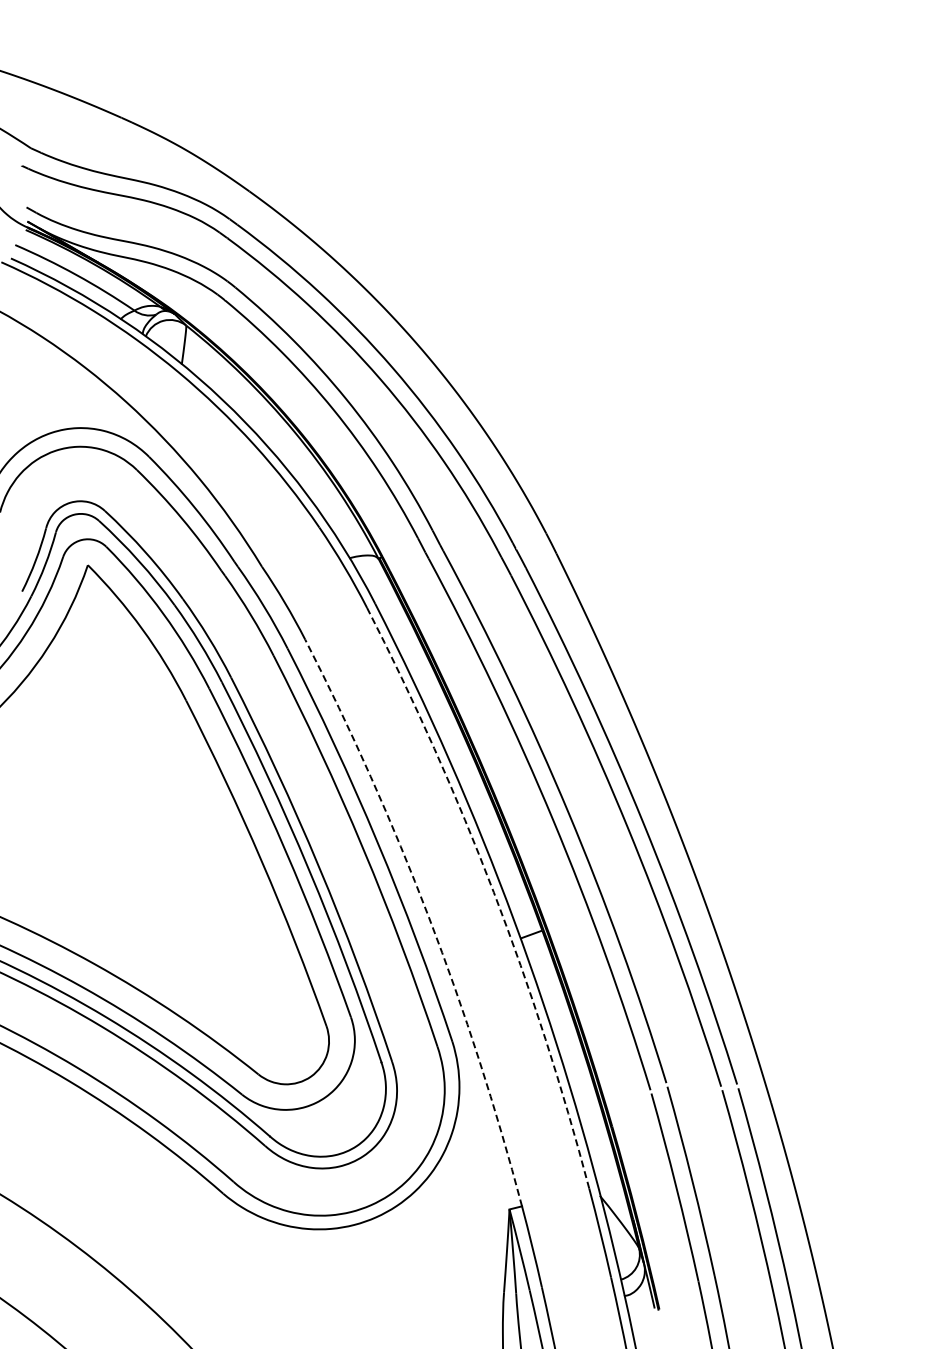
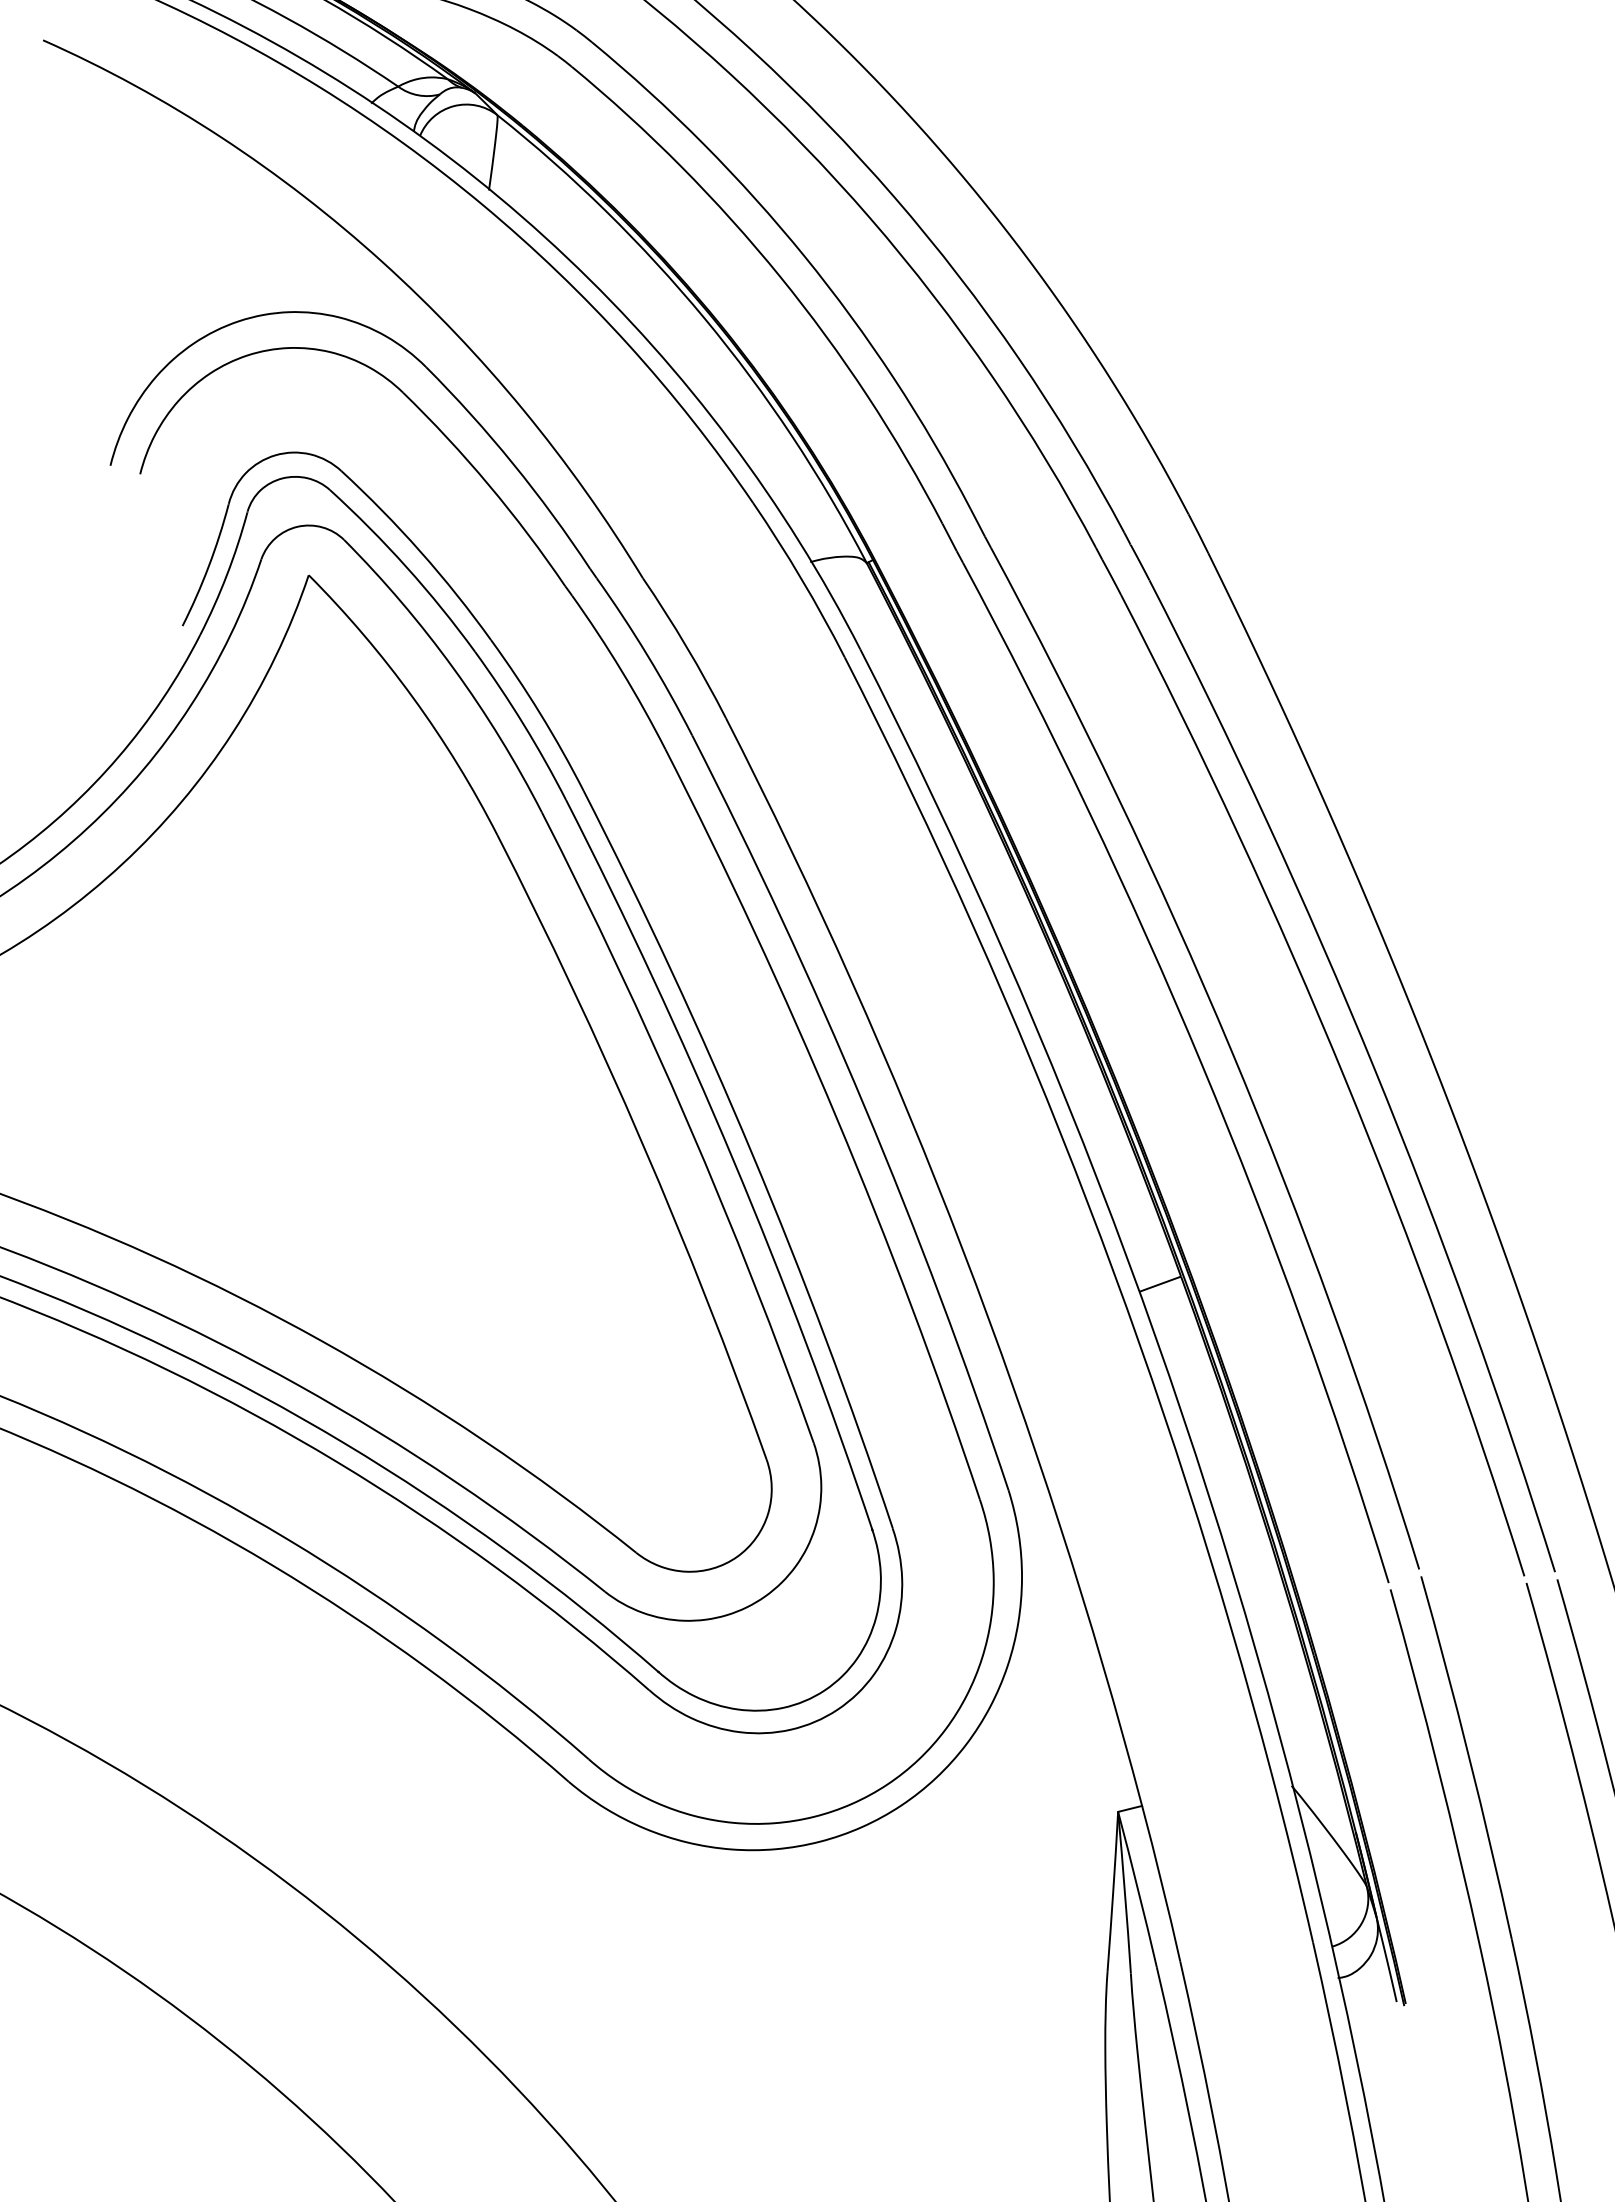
arc: (493, 892) -> (1087, 1203), dashed -> solid
arc: (428, 917) -> (962, 1251), dashed -> solid

